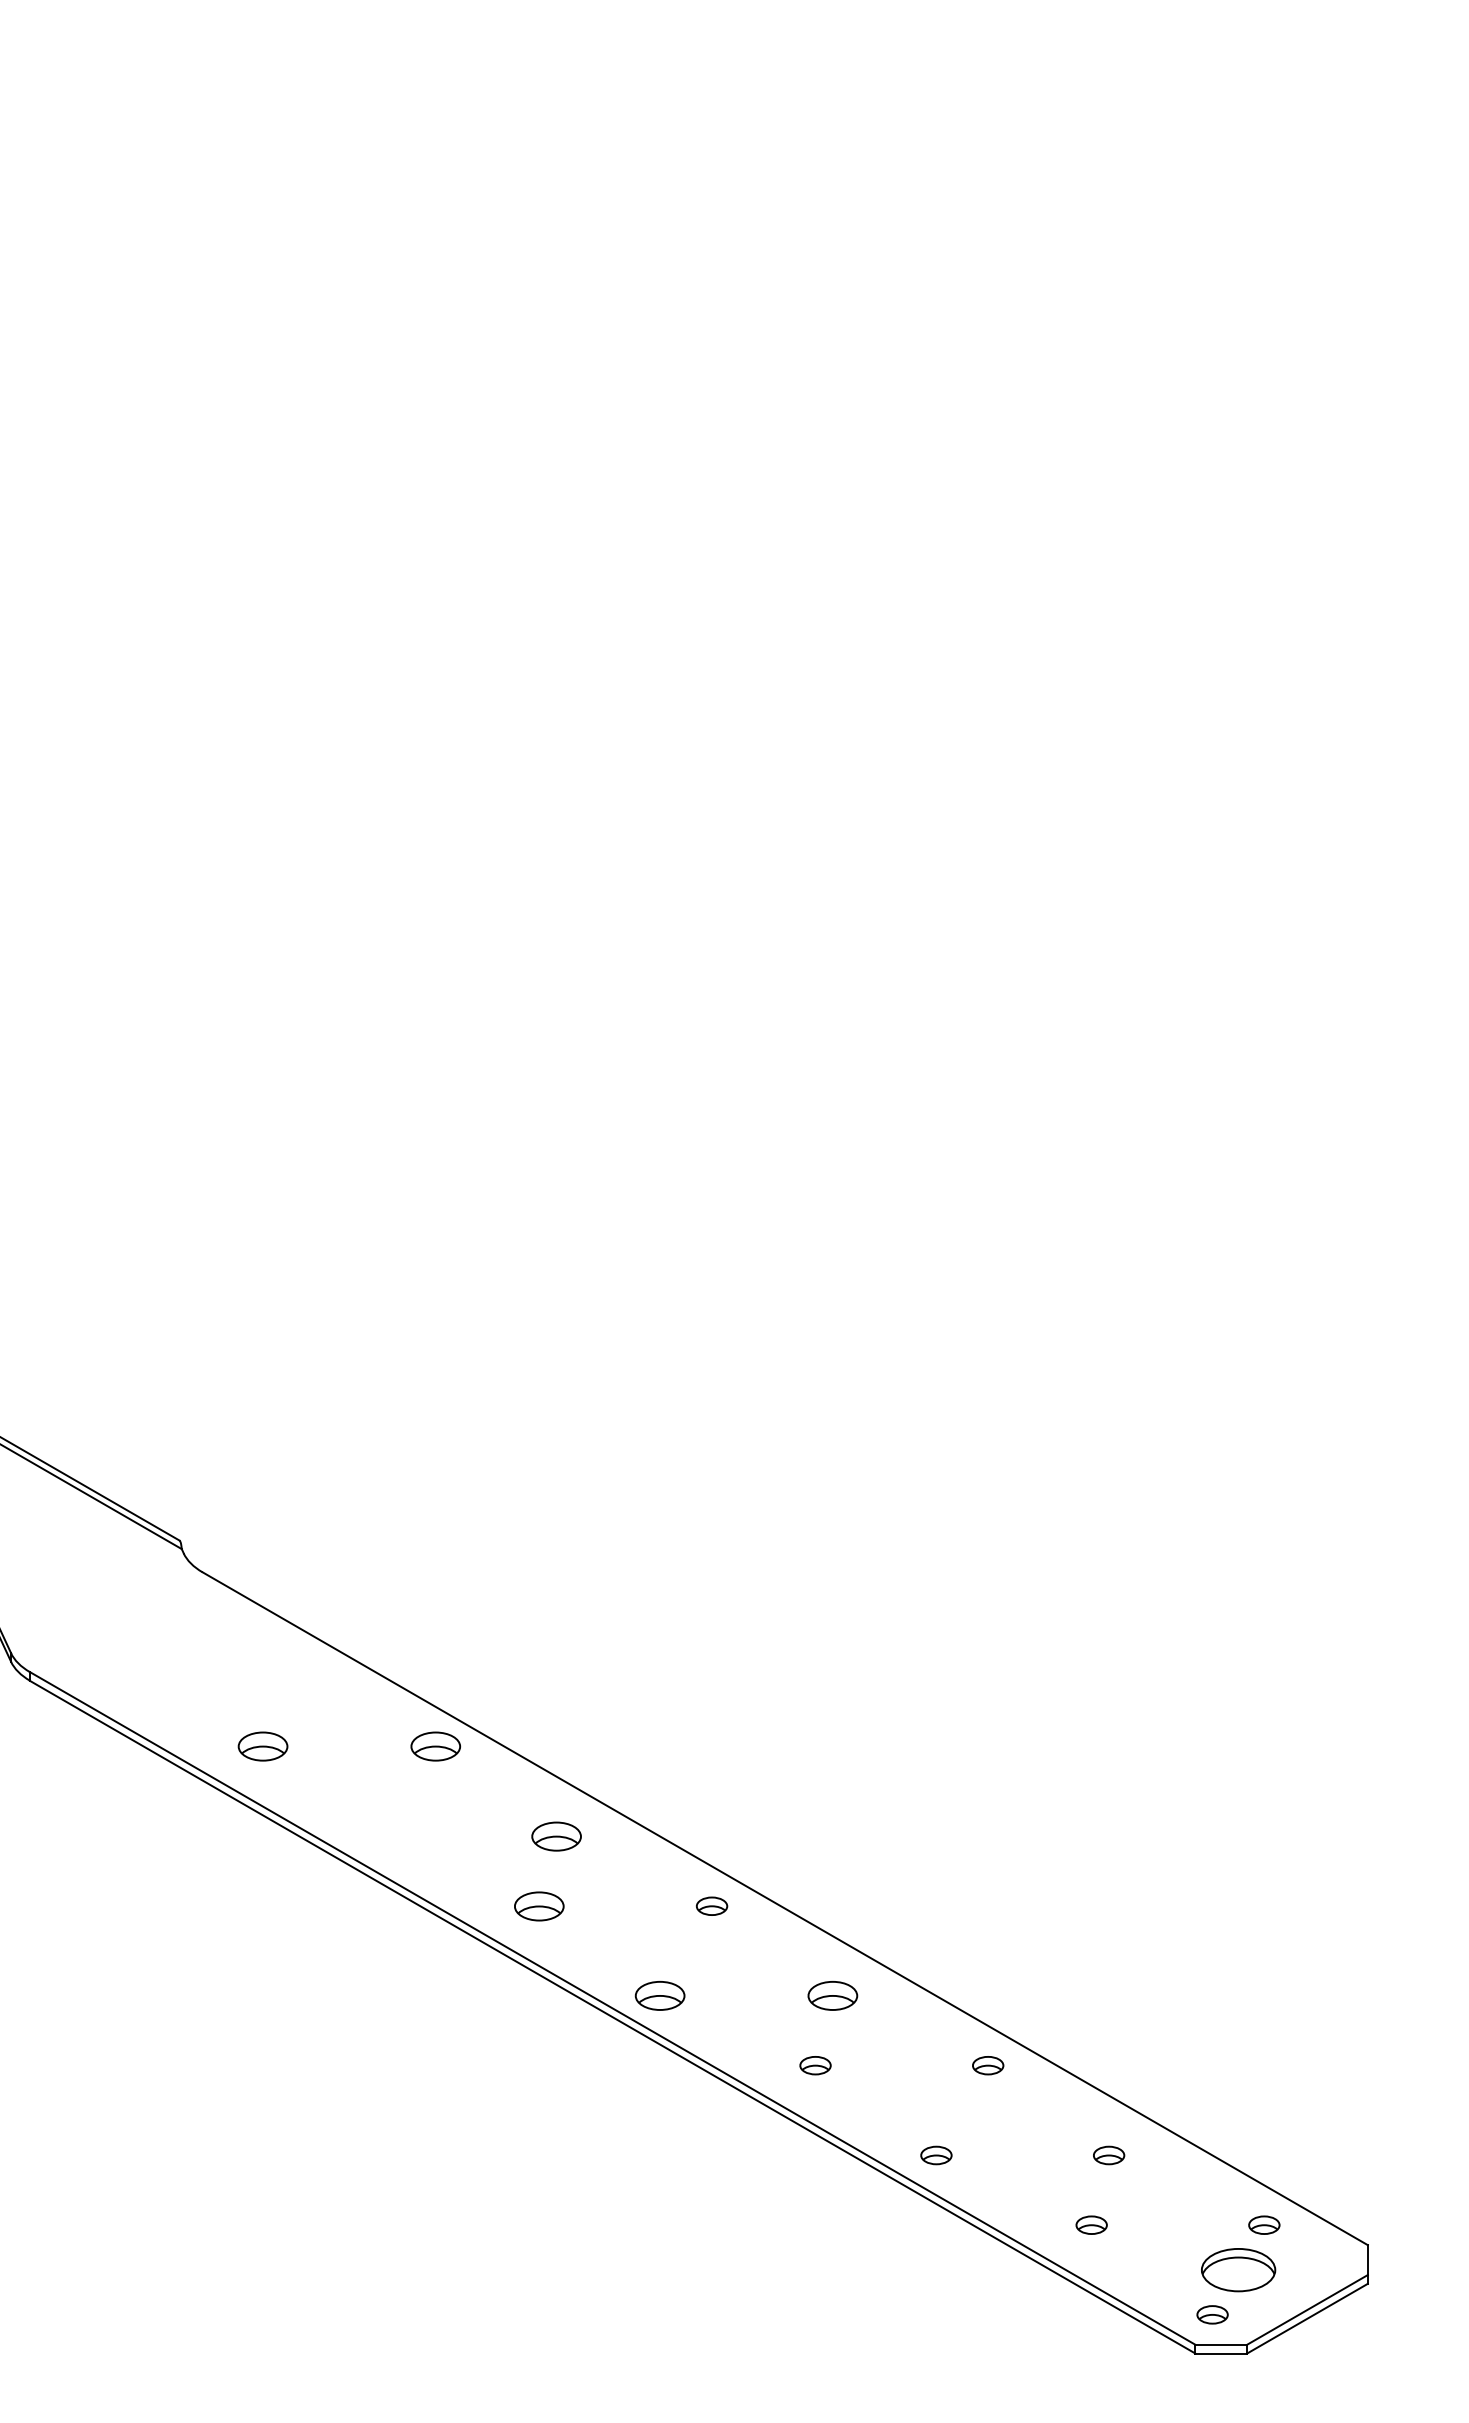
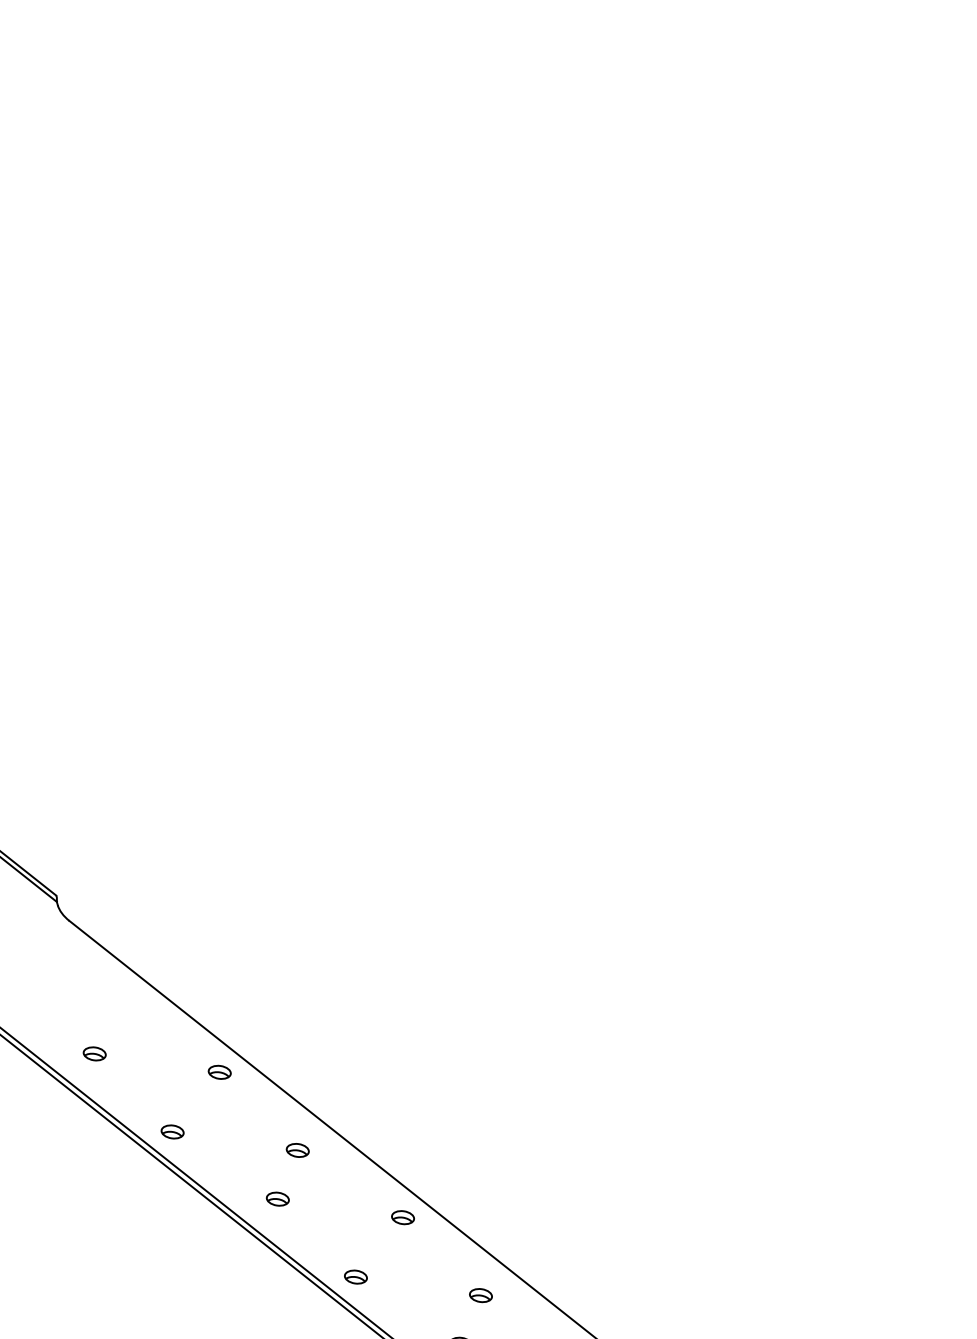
part: (263, 1746) -> (94, 1053), size x0.62
part: (435, 1746) -> (219, 1072), size x0.62
part: (383, 1836) -> (172, 1131), added
part: (556, 1836) -> (297, 1150), size x0.62
part: (539, 1905) -> (278, 1198), size x0.62
part: (660, 1995) -> (356, 1276), size x0.62
part: (832, 1995) -> (480, 1295), size x0.62

